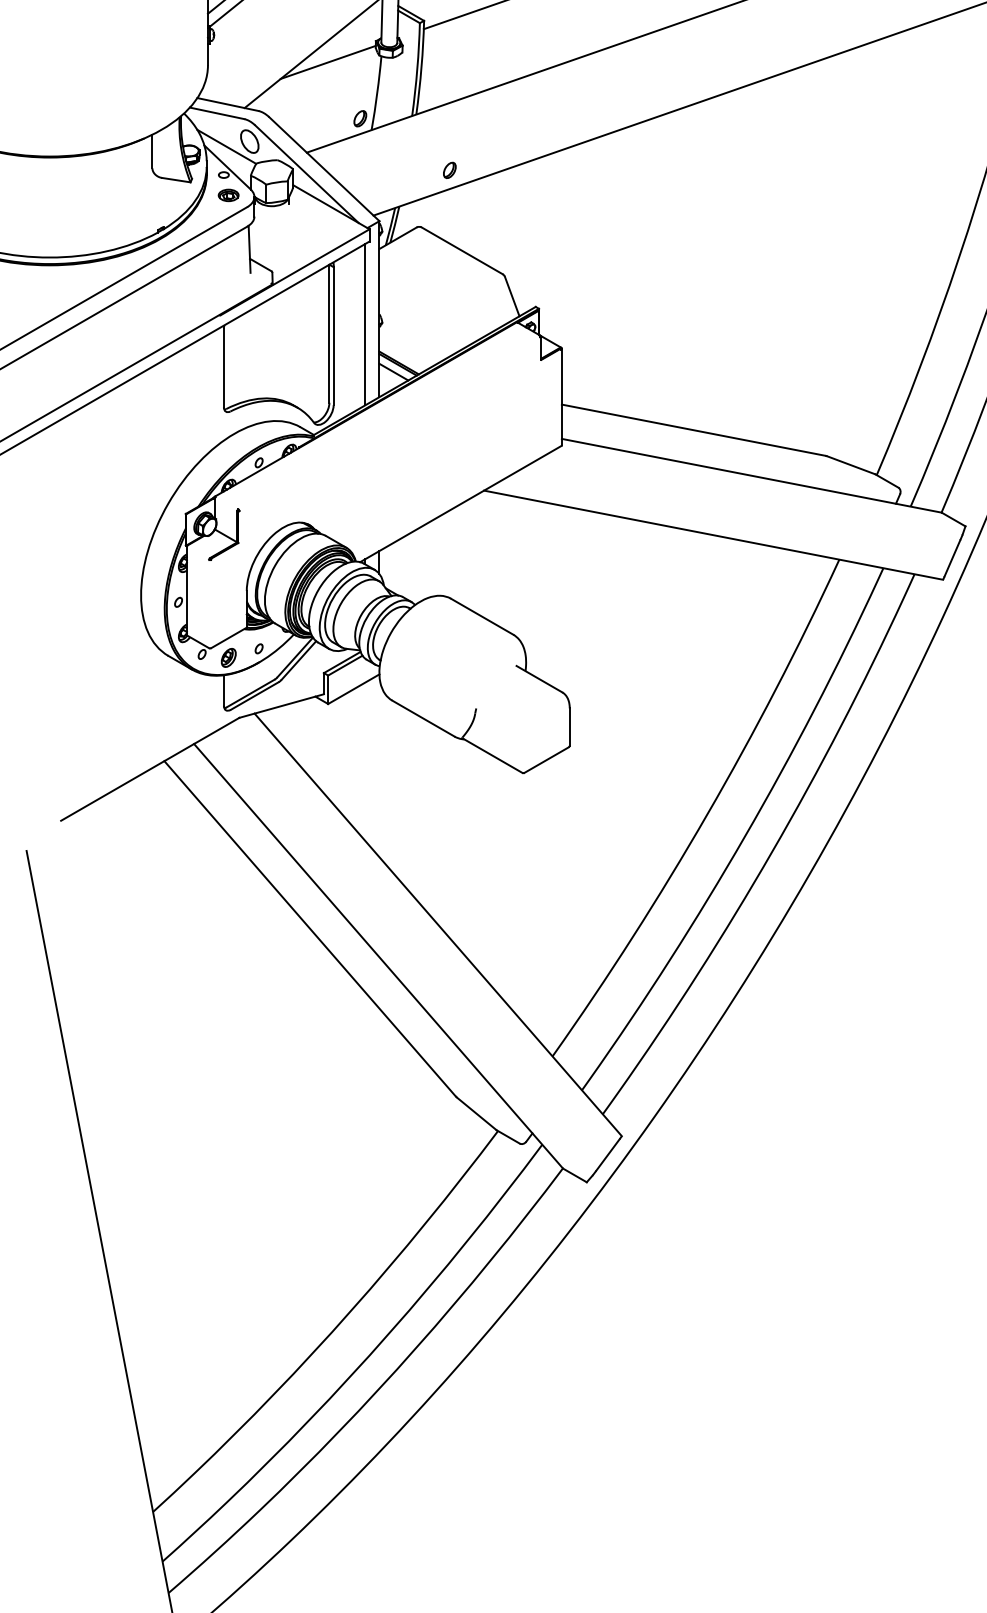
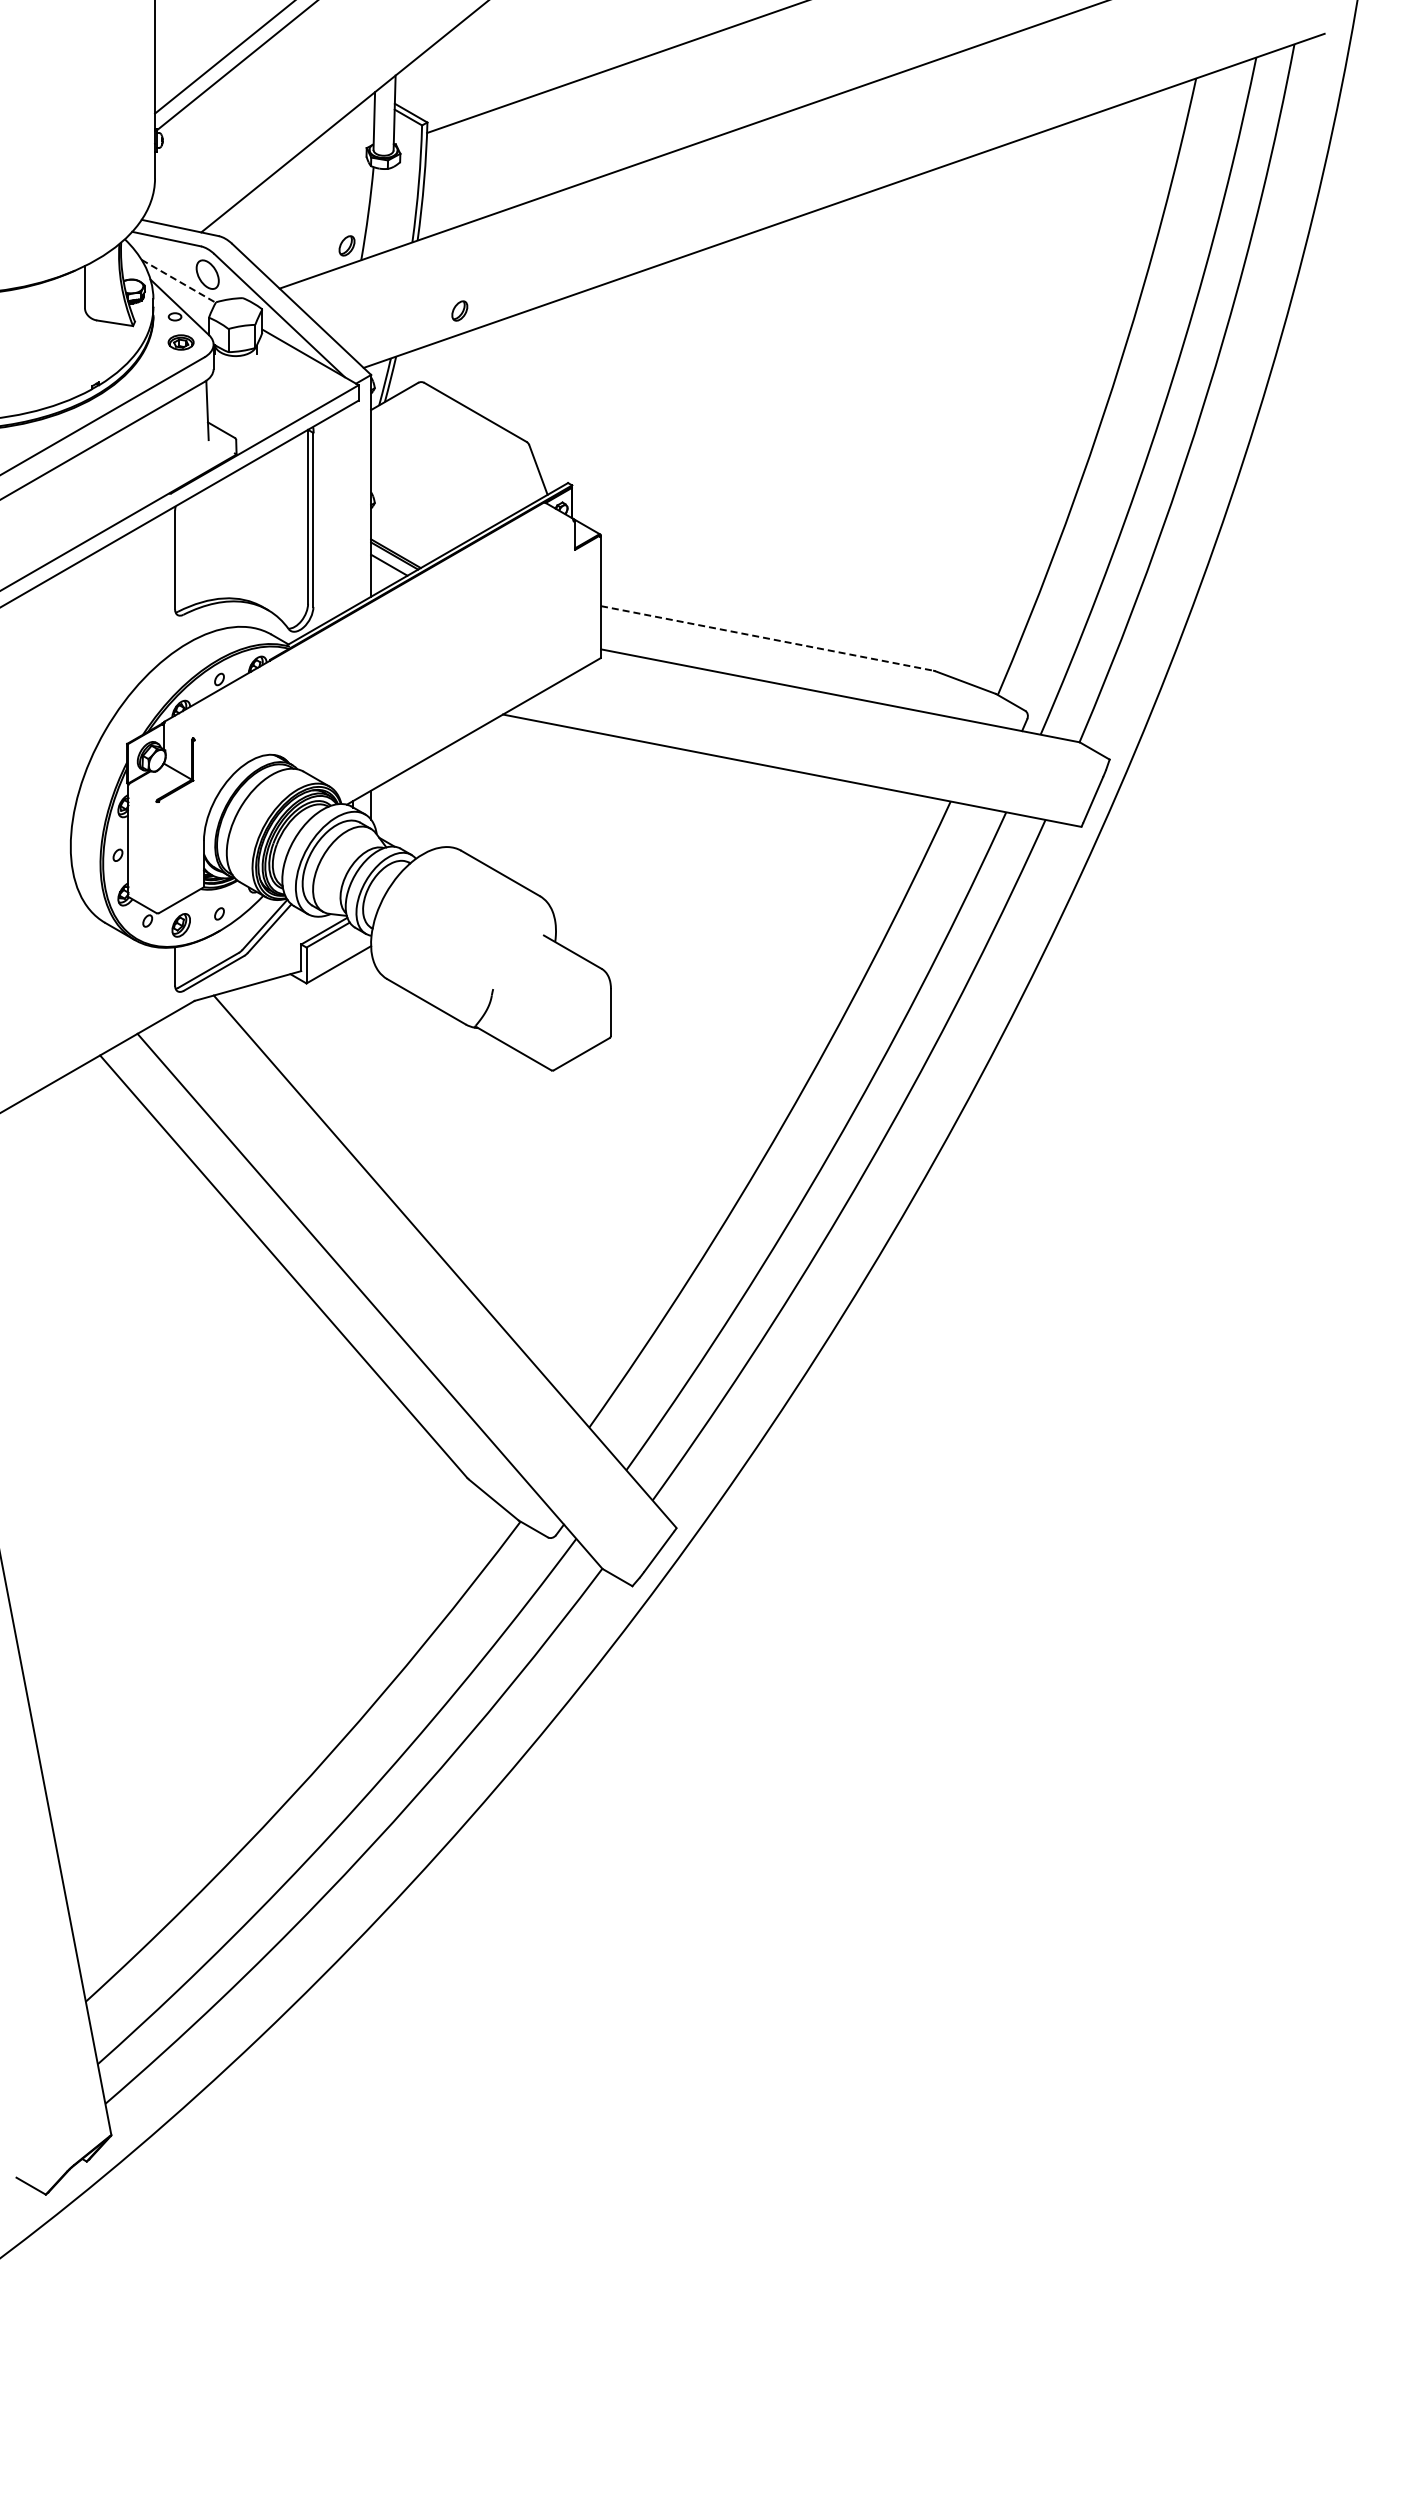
line: (328, 62) -> (306, 174), removed
line: (226, 147) -> (178, 281), solid -> dashed
line: (365, 324) -> (353, 505), removed
line: (693, 430) -> (767, 638), solid -> dashed

